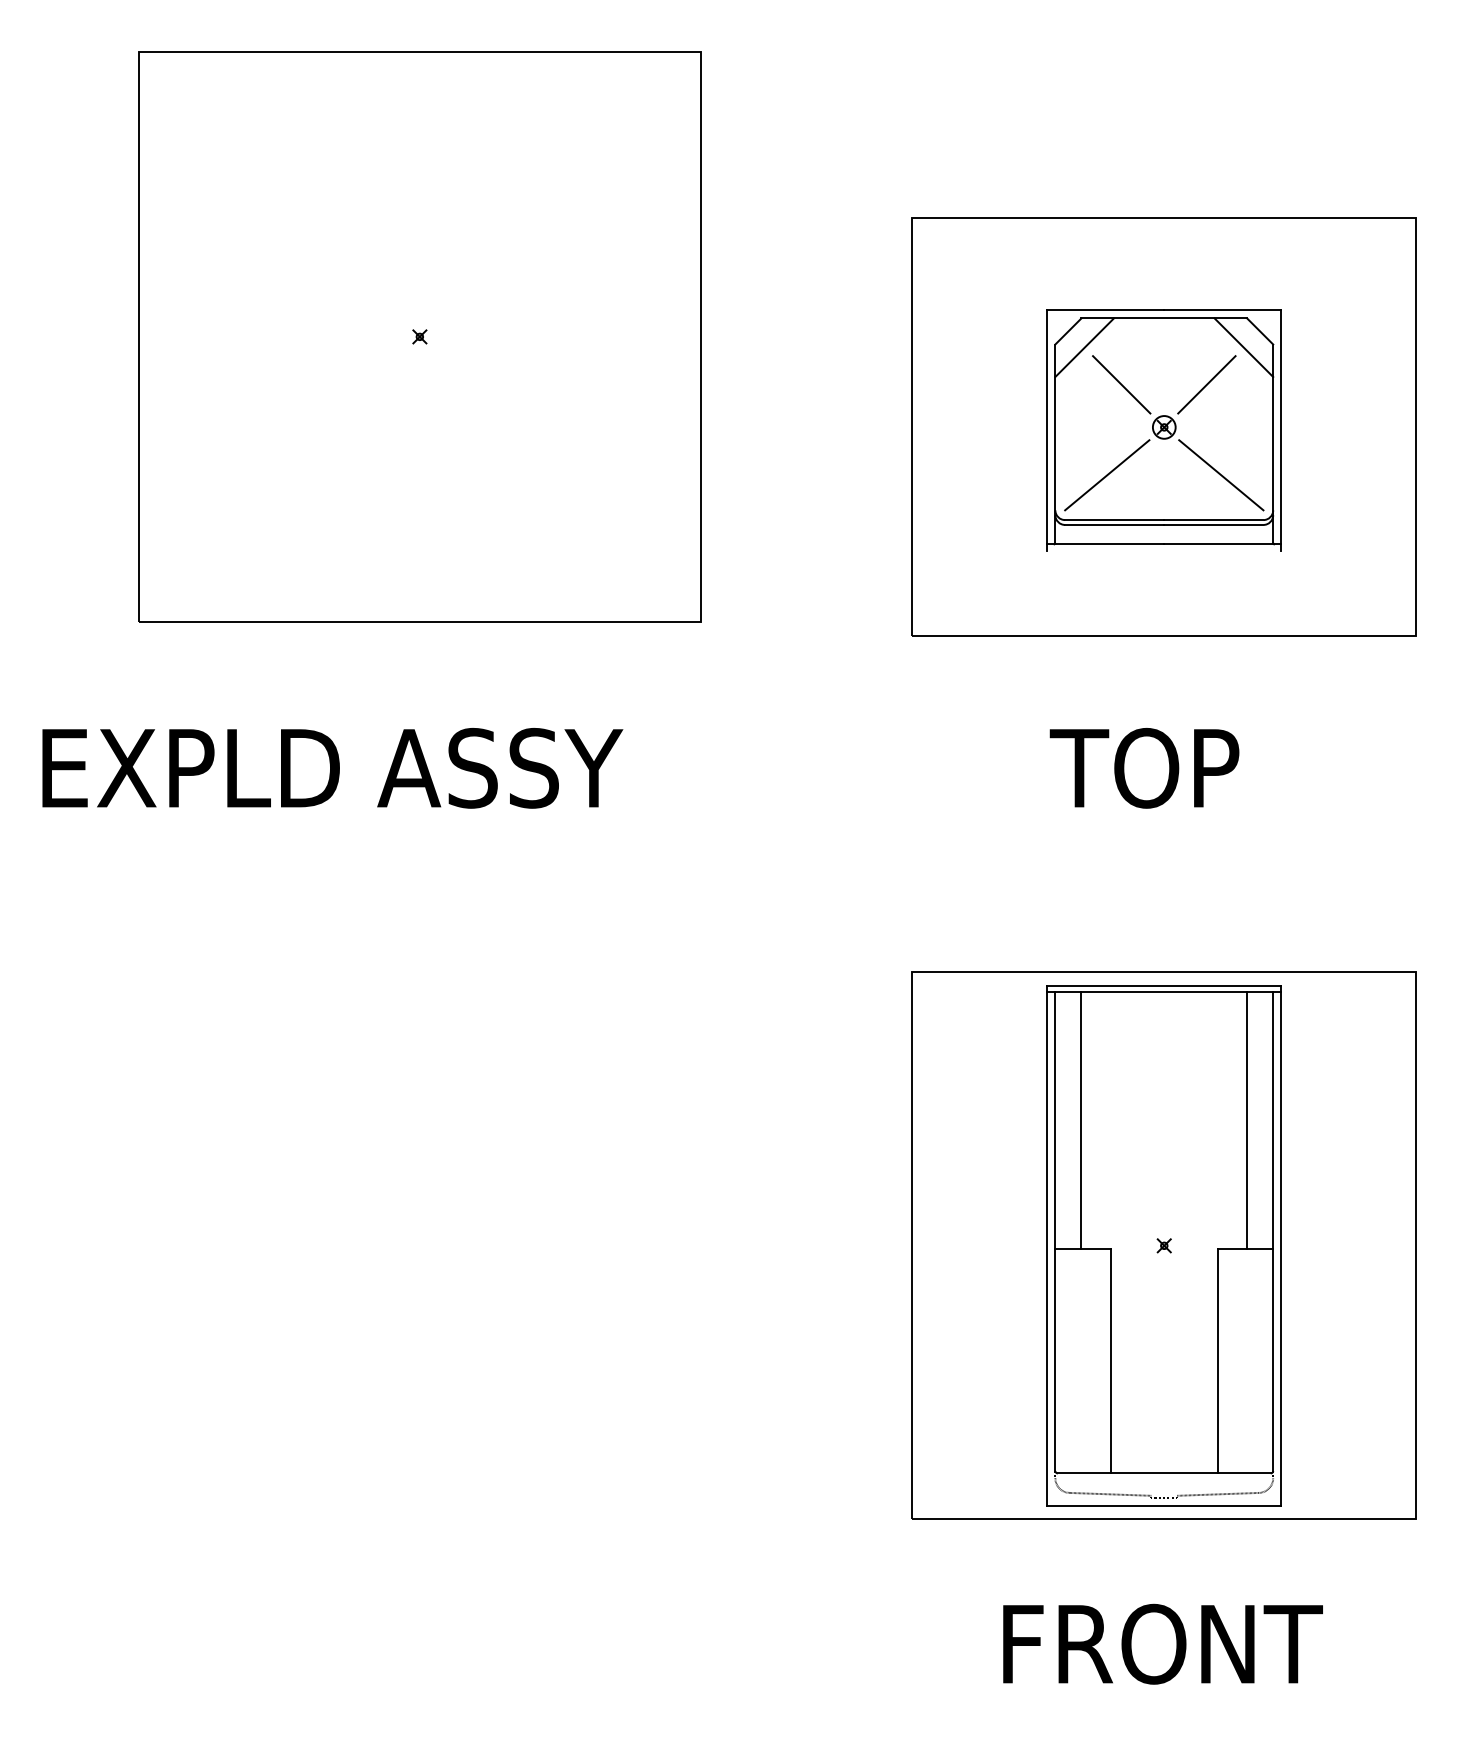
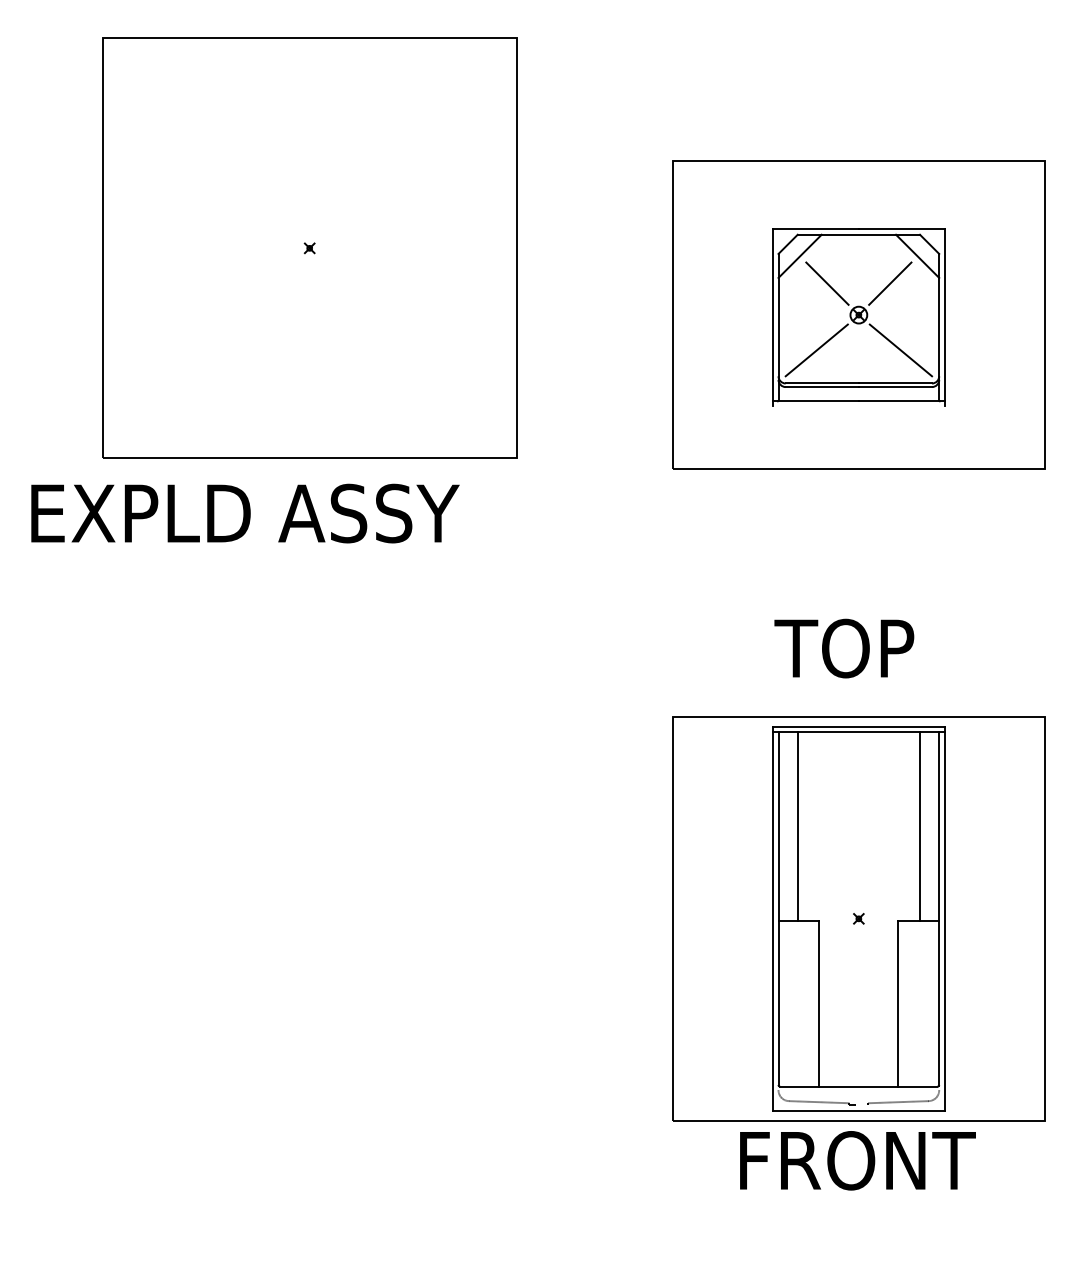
text: (332, 768) -> (245, 513), moved
text: (1144, 768) -> (844, 648), moved
text: (1162, 1643) -> (857, 1160), moved

